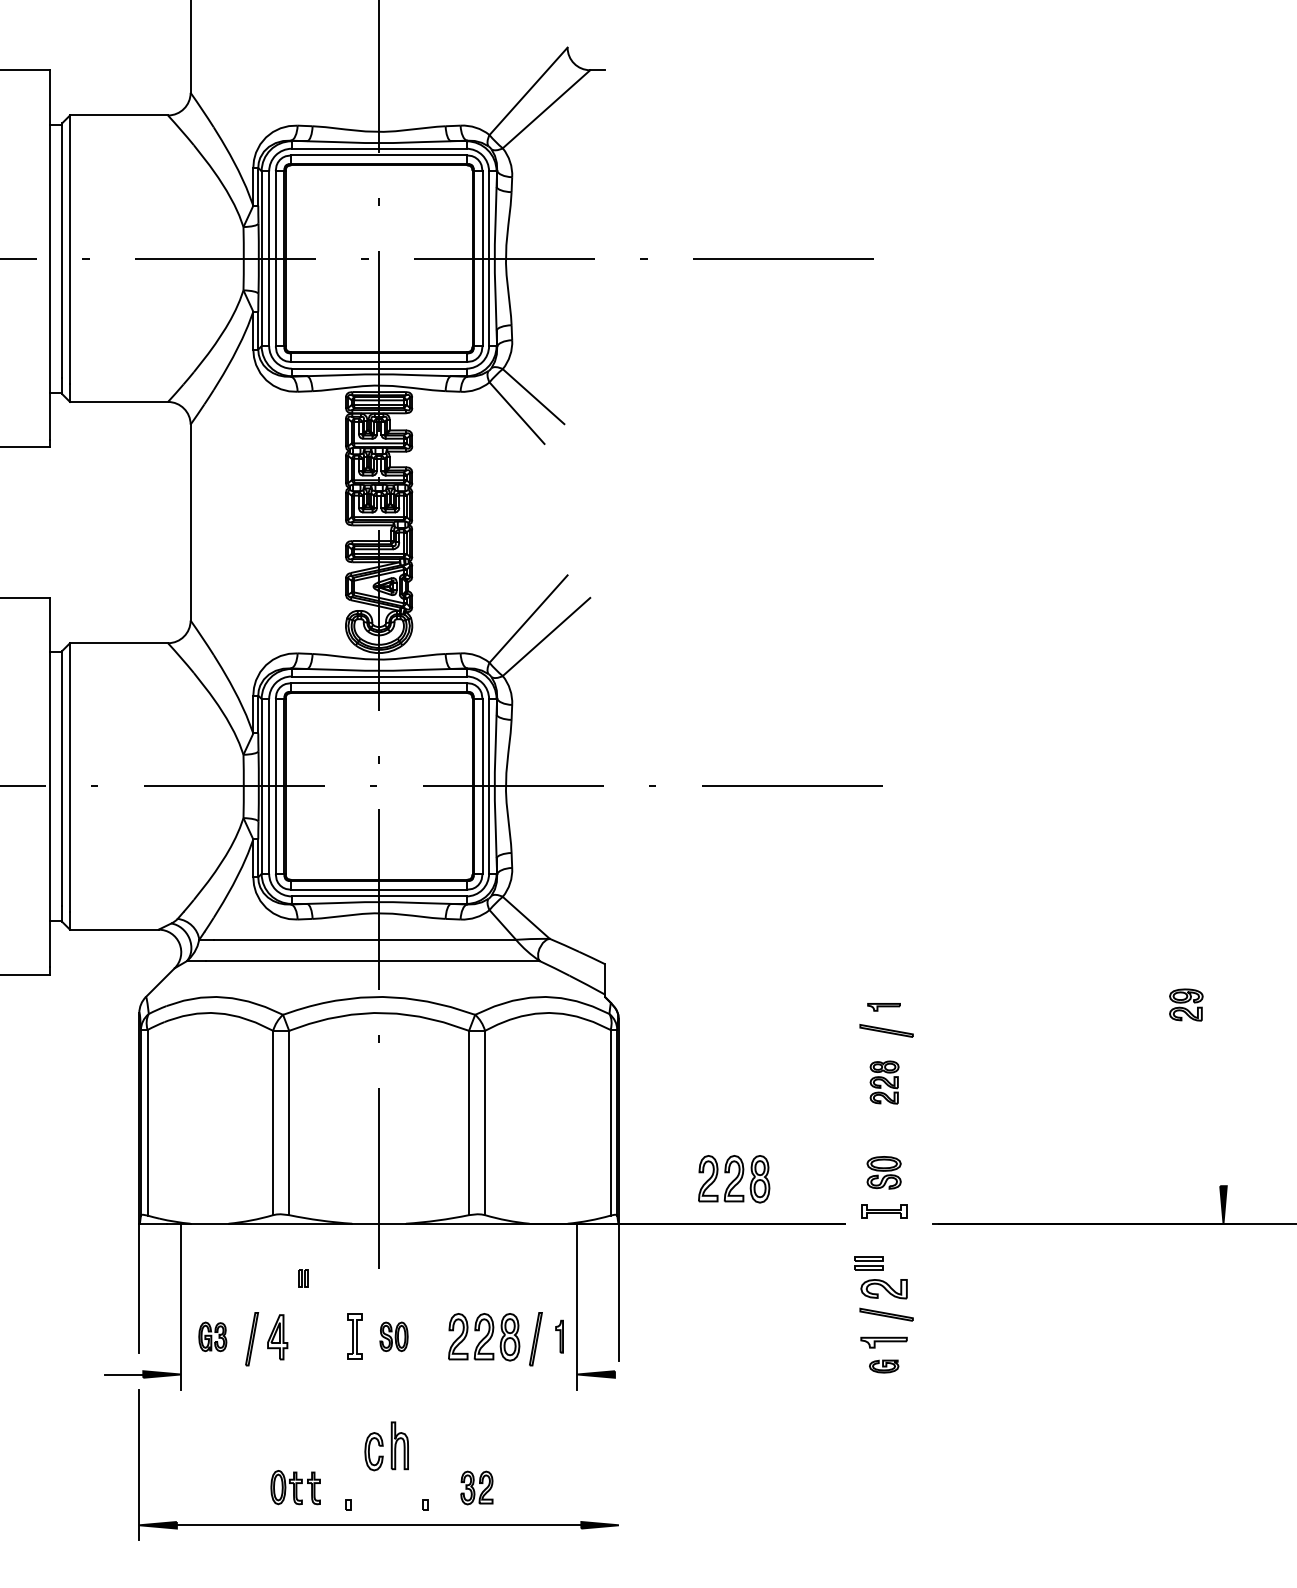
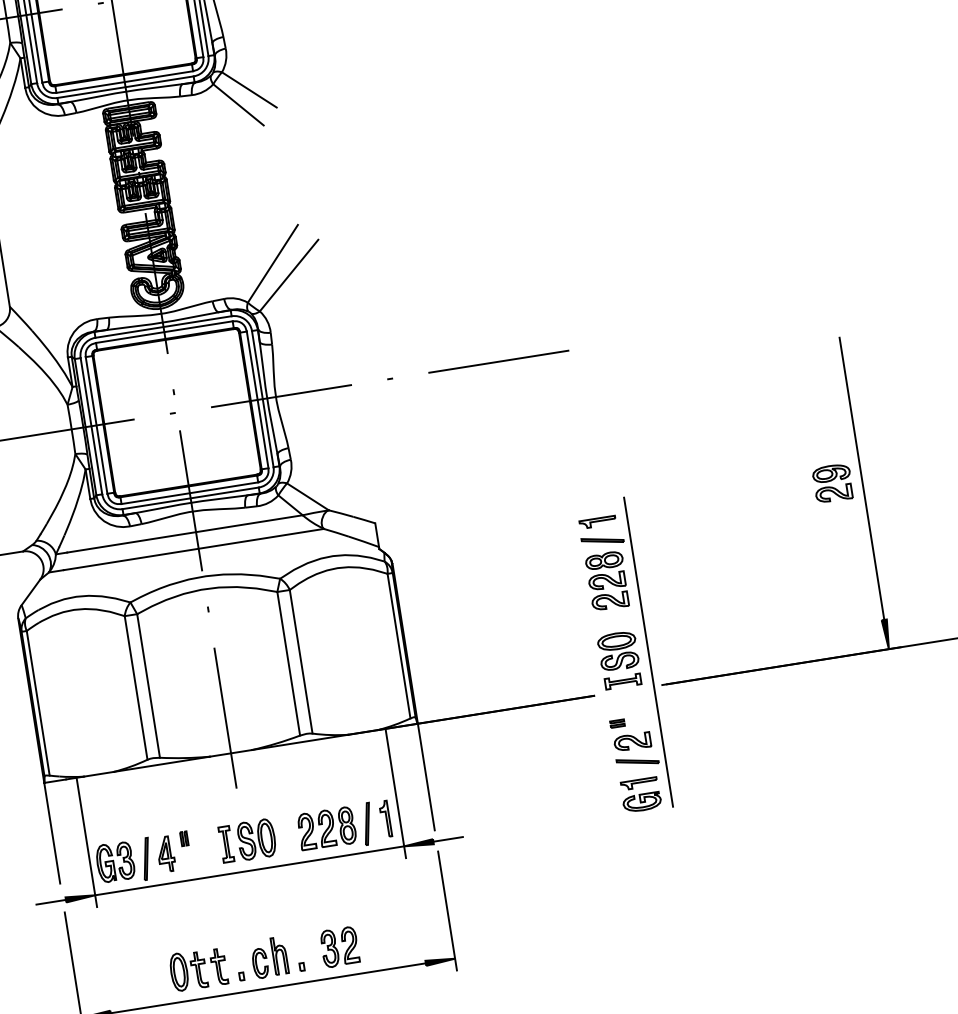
part: (1186, 1004) -> (833, 482), size x1.43
line: (1223, 1005) -> (861, 479), added
part: (883, 1007) -> (597, 522), size x1.43
part: (884, 1082) -> (607, 580), size x1.67
part: (883, 1172) -> (617, 651), size x1.43
part: (734, 1179) -> (502, 675), removed
line: (921, 1179) -> (648, 651), added
part: (868, 1262) -> (617, 723), size x0.62
part: (303, 1278) -> (184, 838), moved
part: (212, 1336) -> (115, 861), size x1.67
part: (393, 1336) -> (256, 839), size x1.67
part: (559, 1336) -> (385, 818), size x1.43
part: (883, 1366) -> (641, 802), size x1.67
line: (378, 1374) -> (249, 870), added
line: (633, 1374) -> (447, 839), added
part: (386, 1446) -> (269, 957), moved
line: (618, 1463) -> (447, 910), added
part: (295, 1487) -> (198, 969), size x1.43
part: (476, 1487) -> (339, 946), size x1.43

